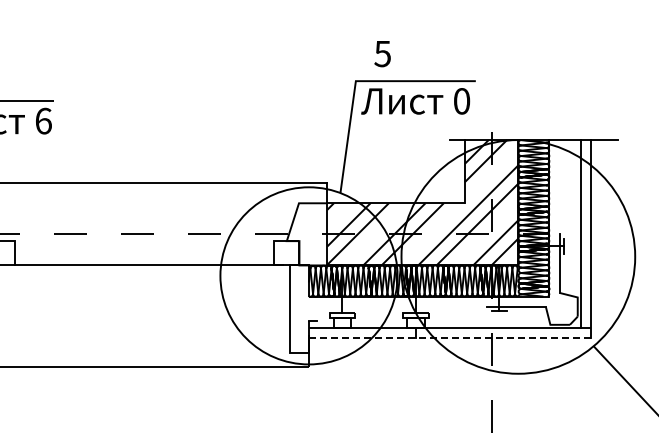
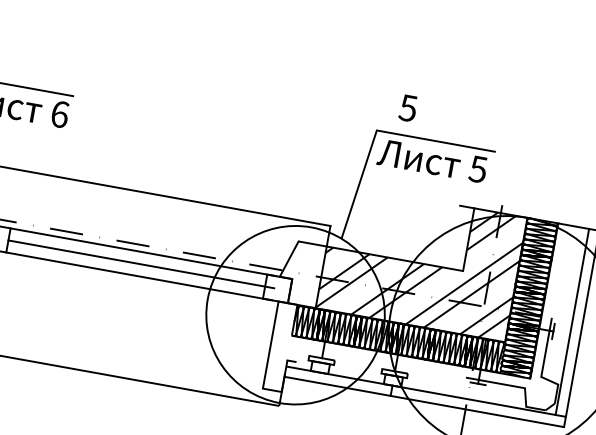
text: (461, 101) -> (477, 169), 0 -> 5
line: (149, 241) -> (143, 252), added
line: (149, 253) -> (141, 264), added
line: (449, 337) -> (423, 401), dashed -> solid

